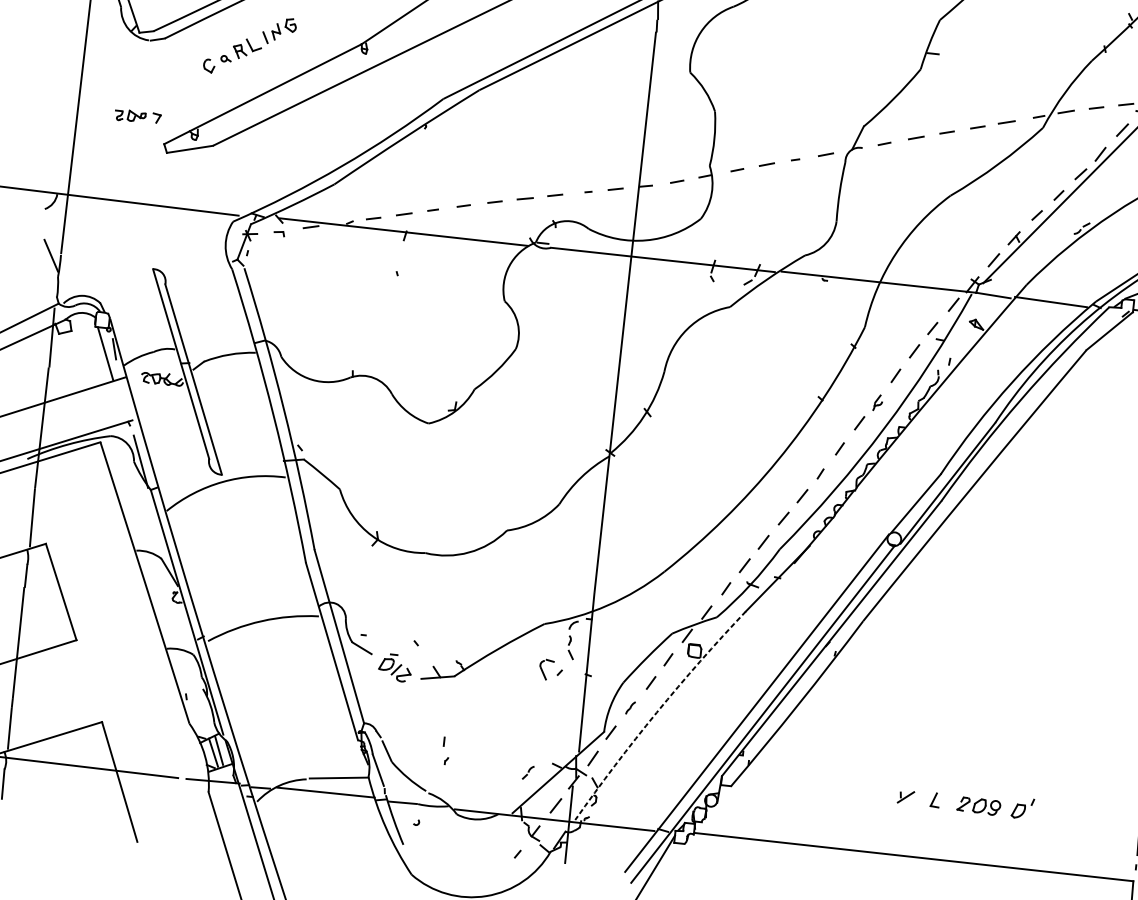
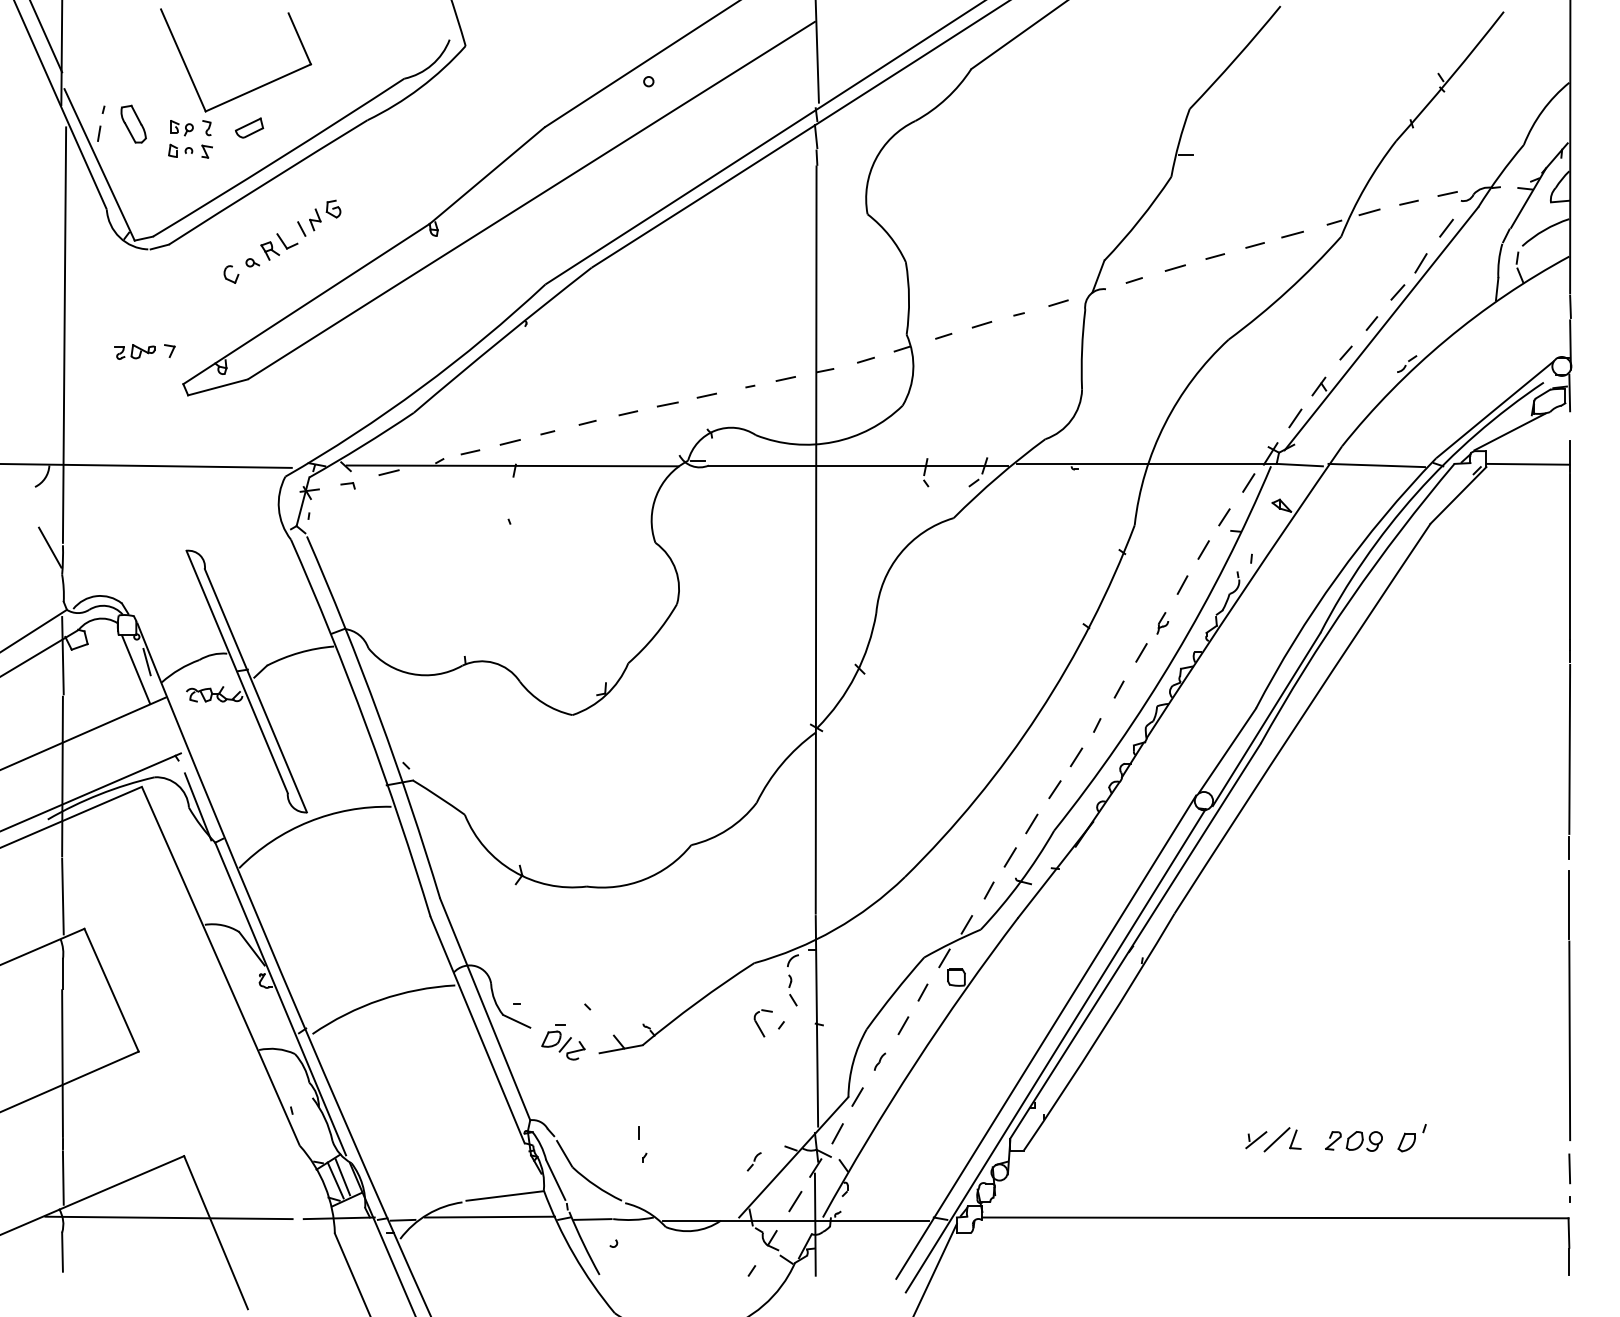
arc: (657, 712) -> (915, 1064), dashed -> solid
line: (921, 798) -> (1276, 1139), added

